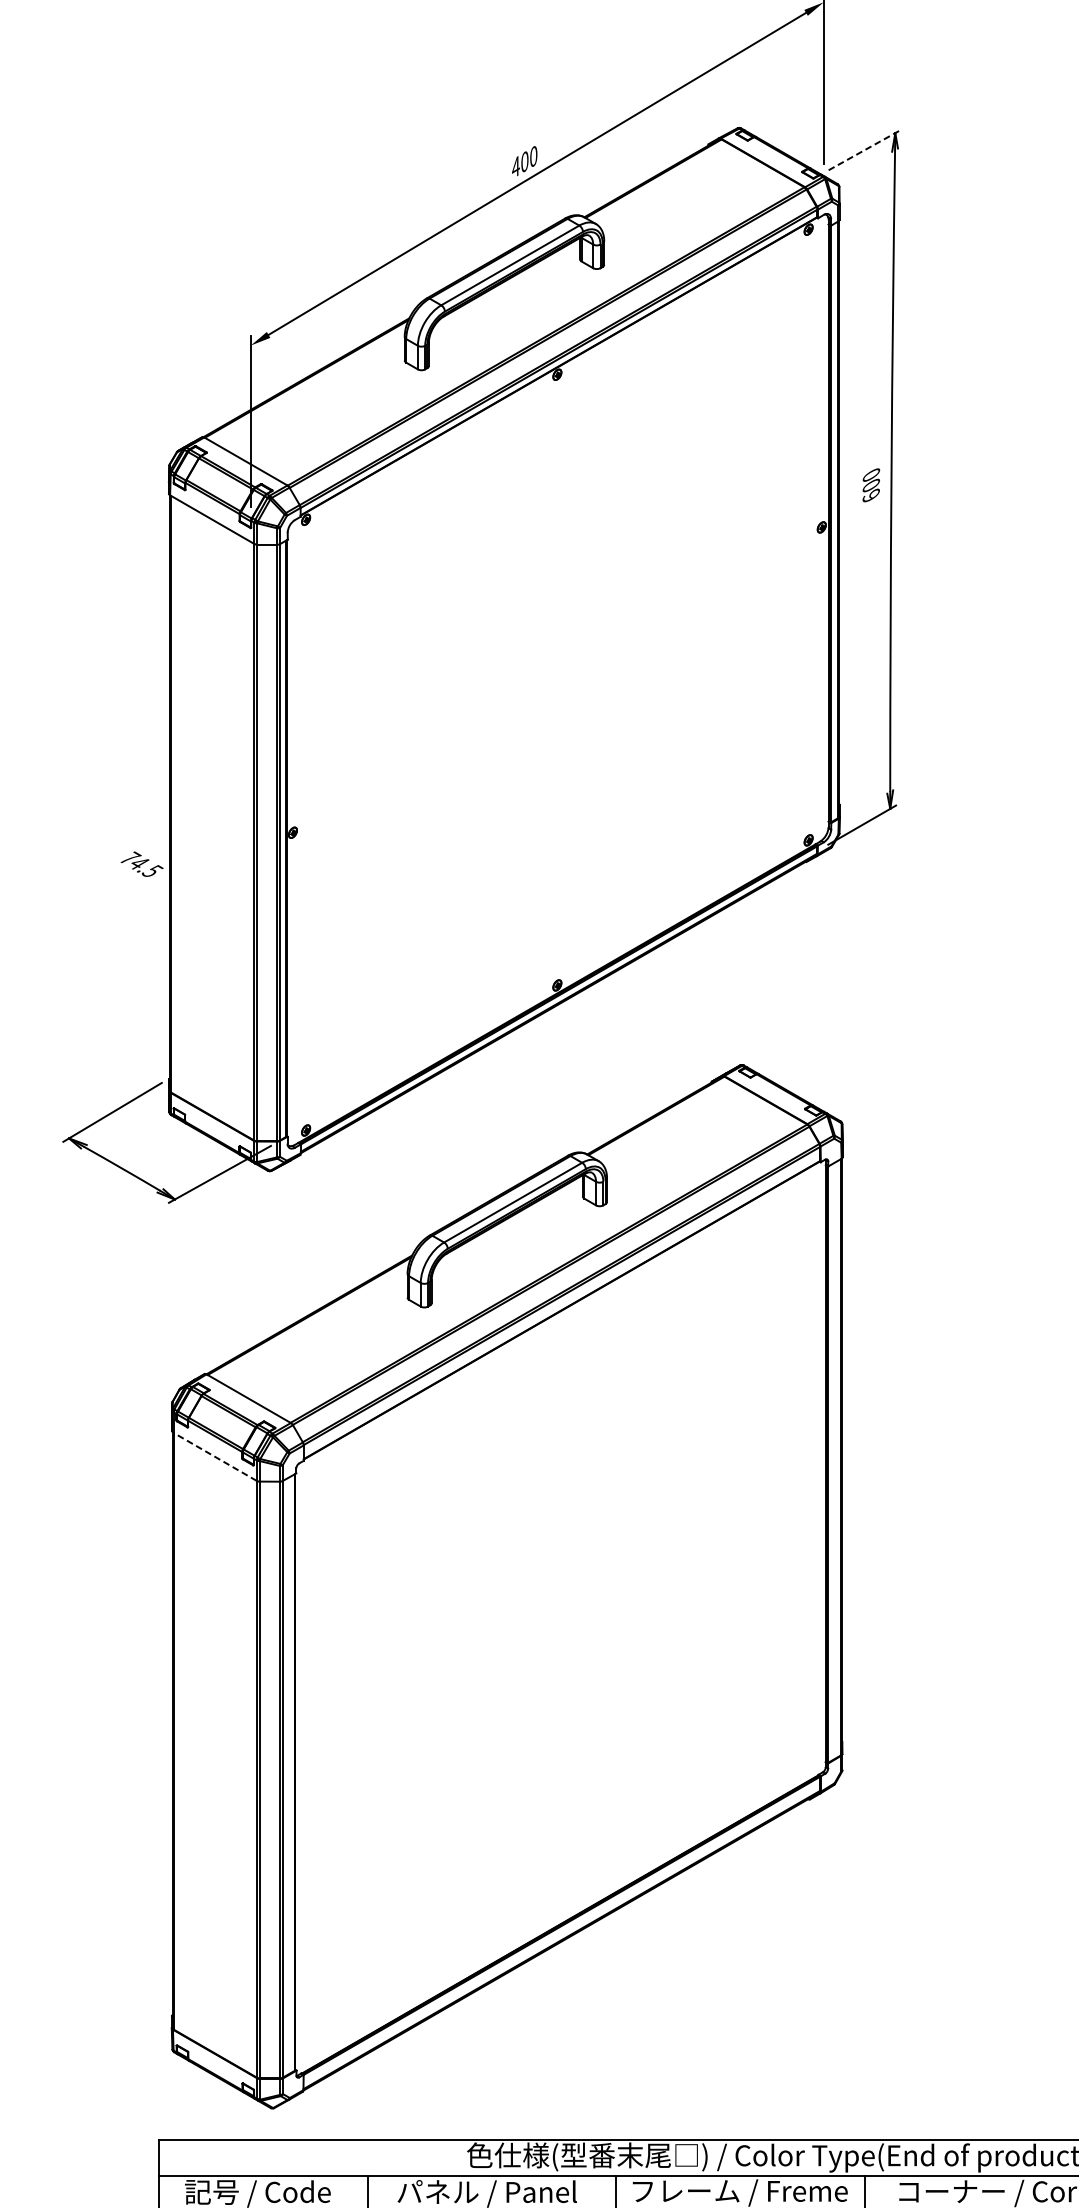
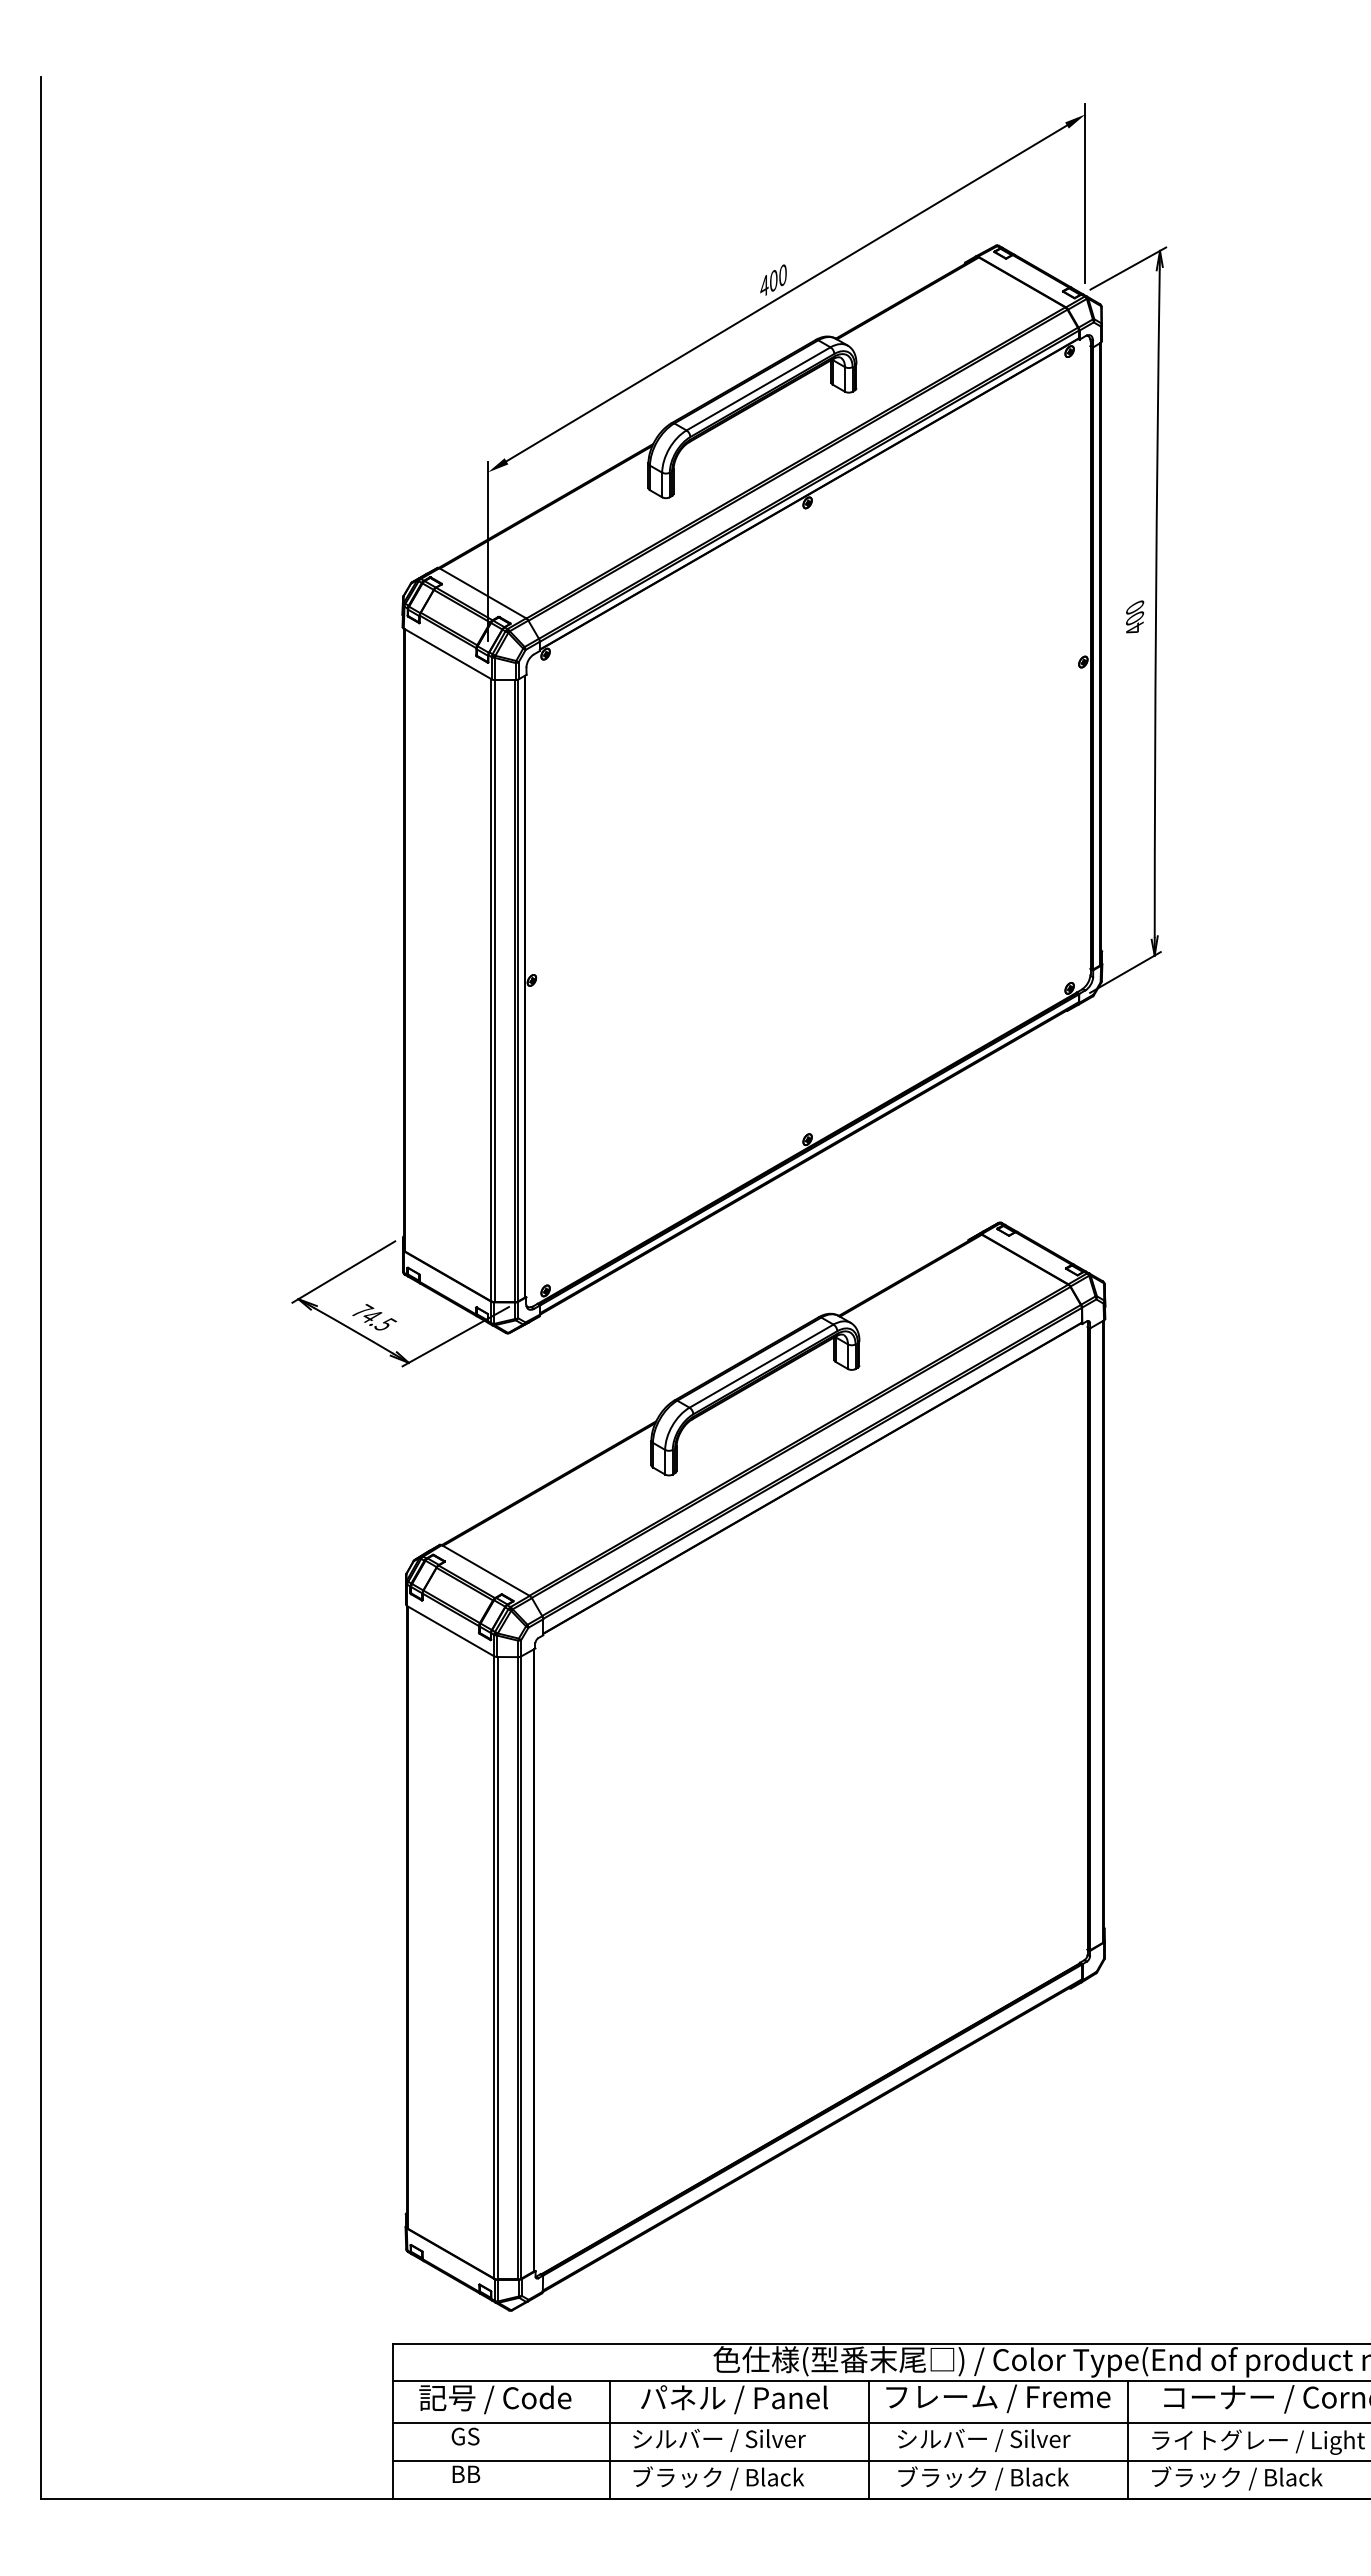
line: (865, 150) -> (1128, 268), dashed -> solid
text: (870, 495) -> (1134, 628), 600 -> 400
text: (142, 864) -> (374, 1317), moved
line: (214, 1456) -> (450, 1630), dashed -> solid

